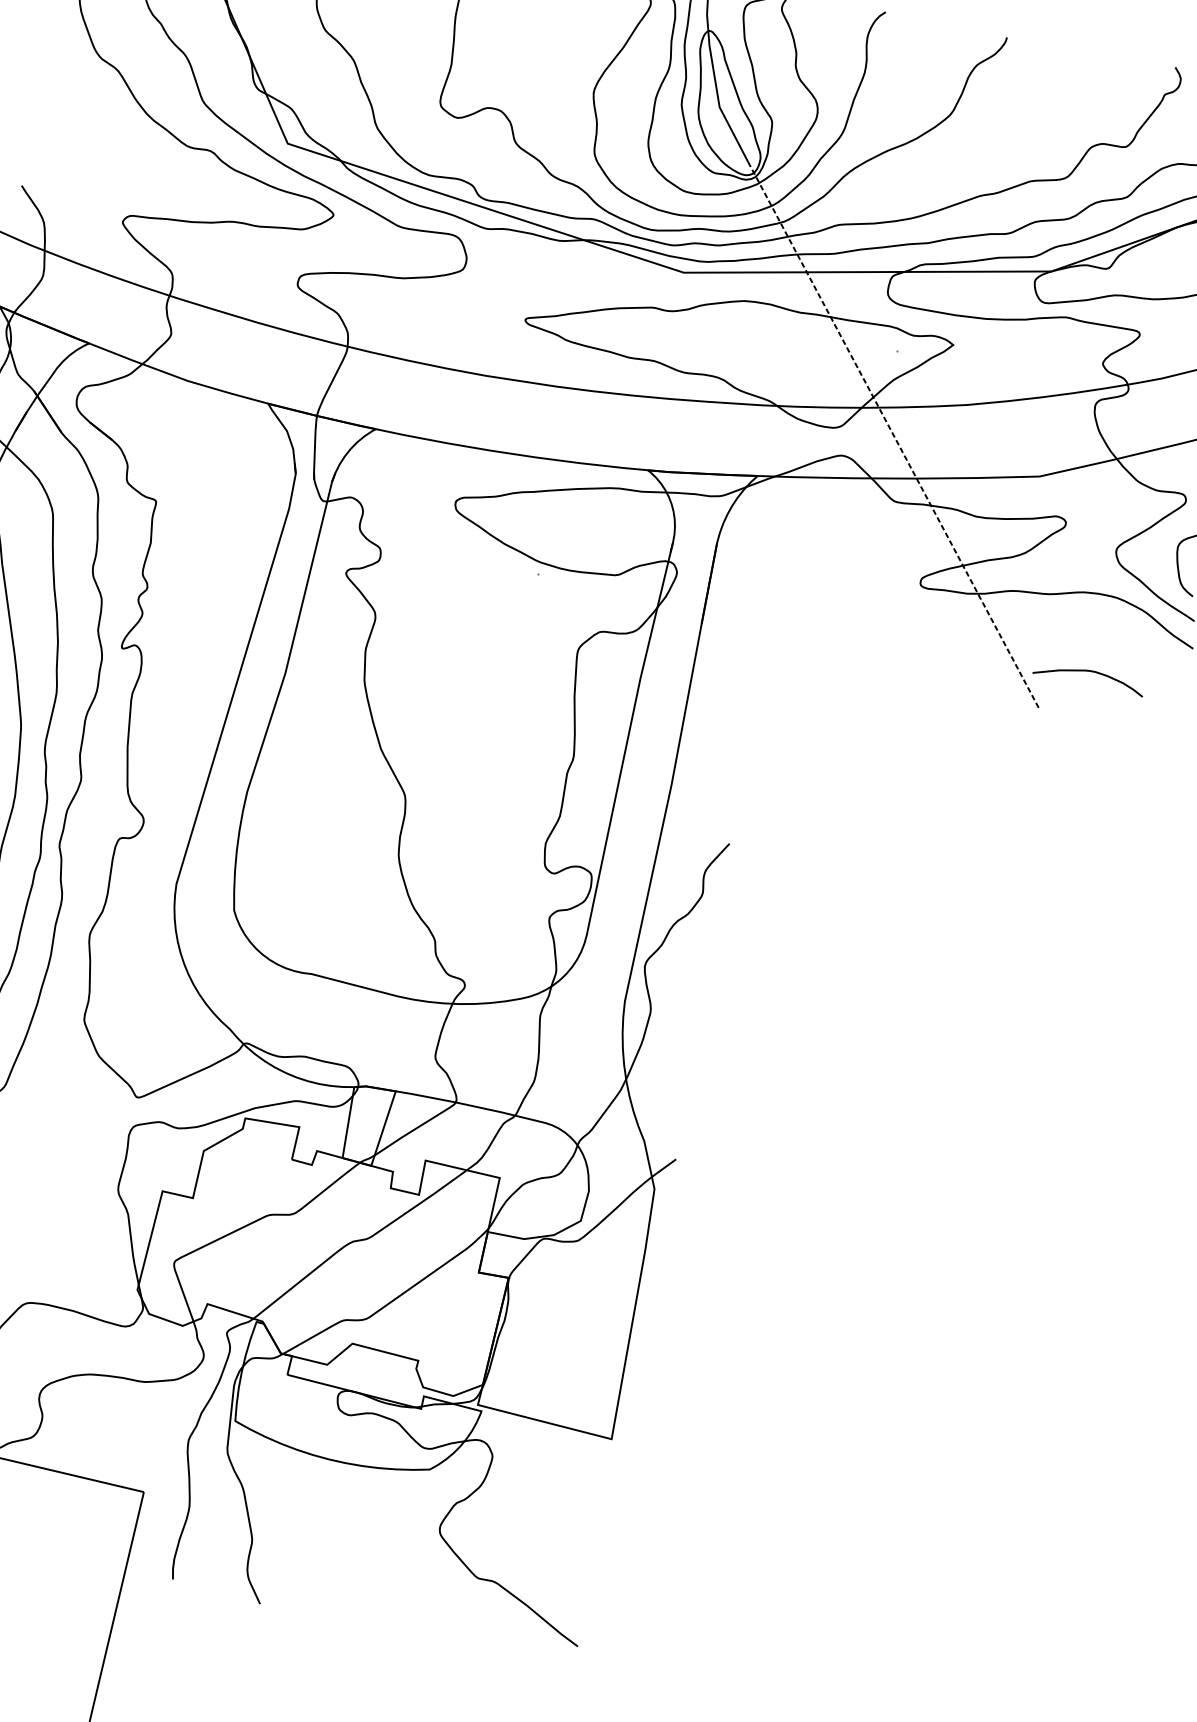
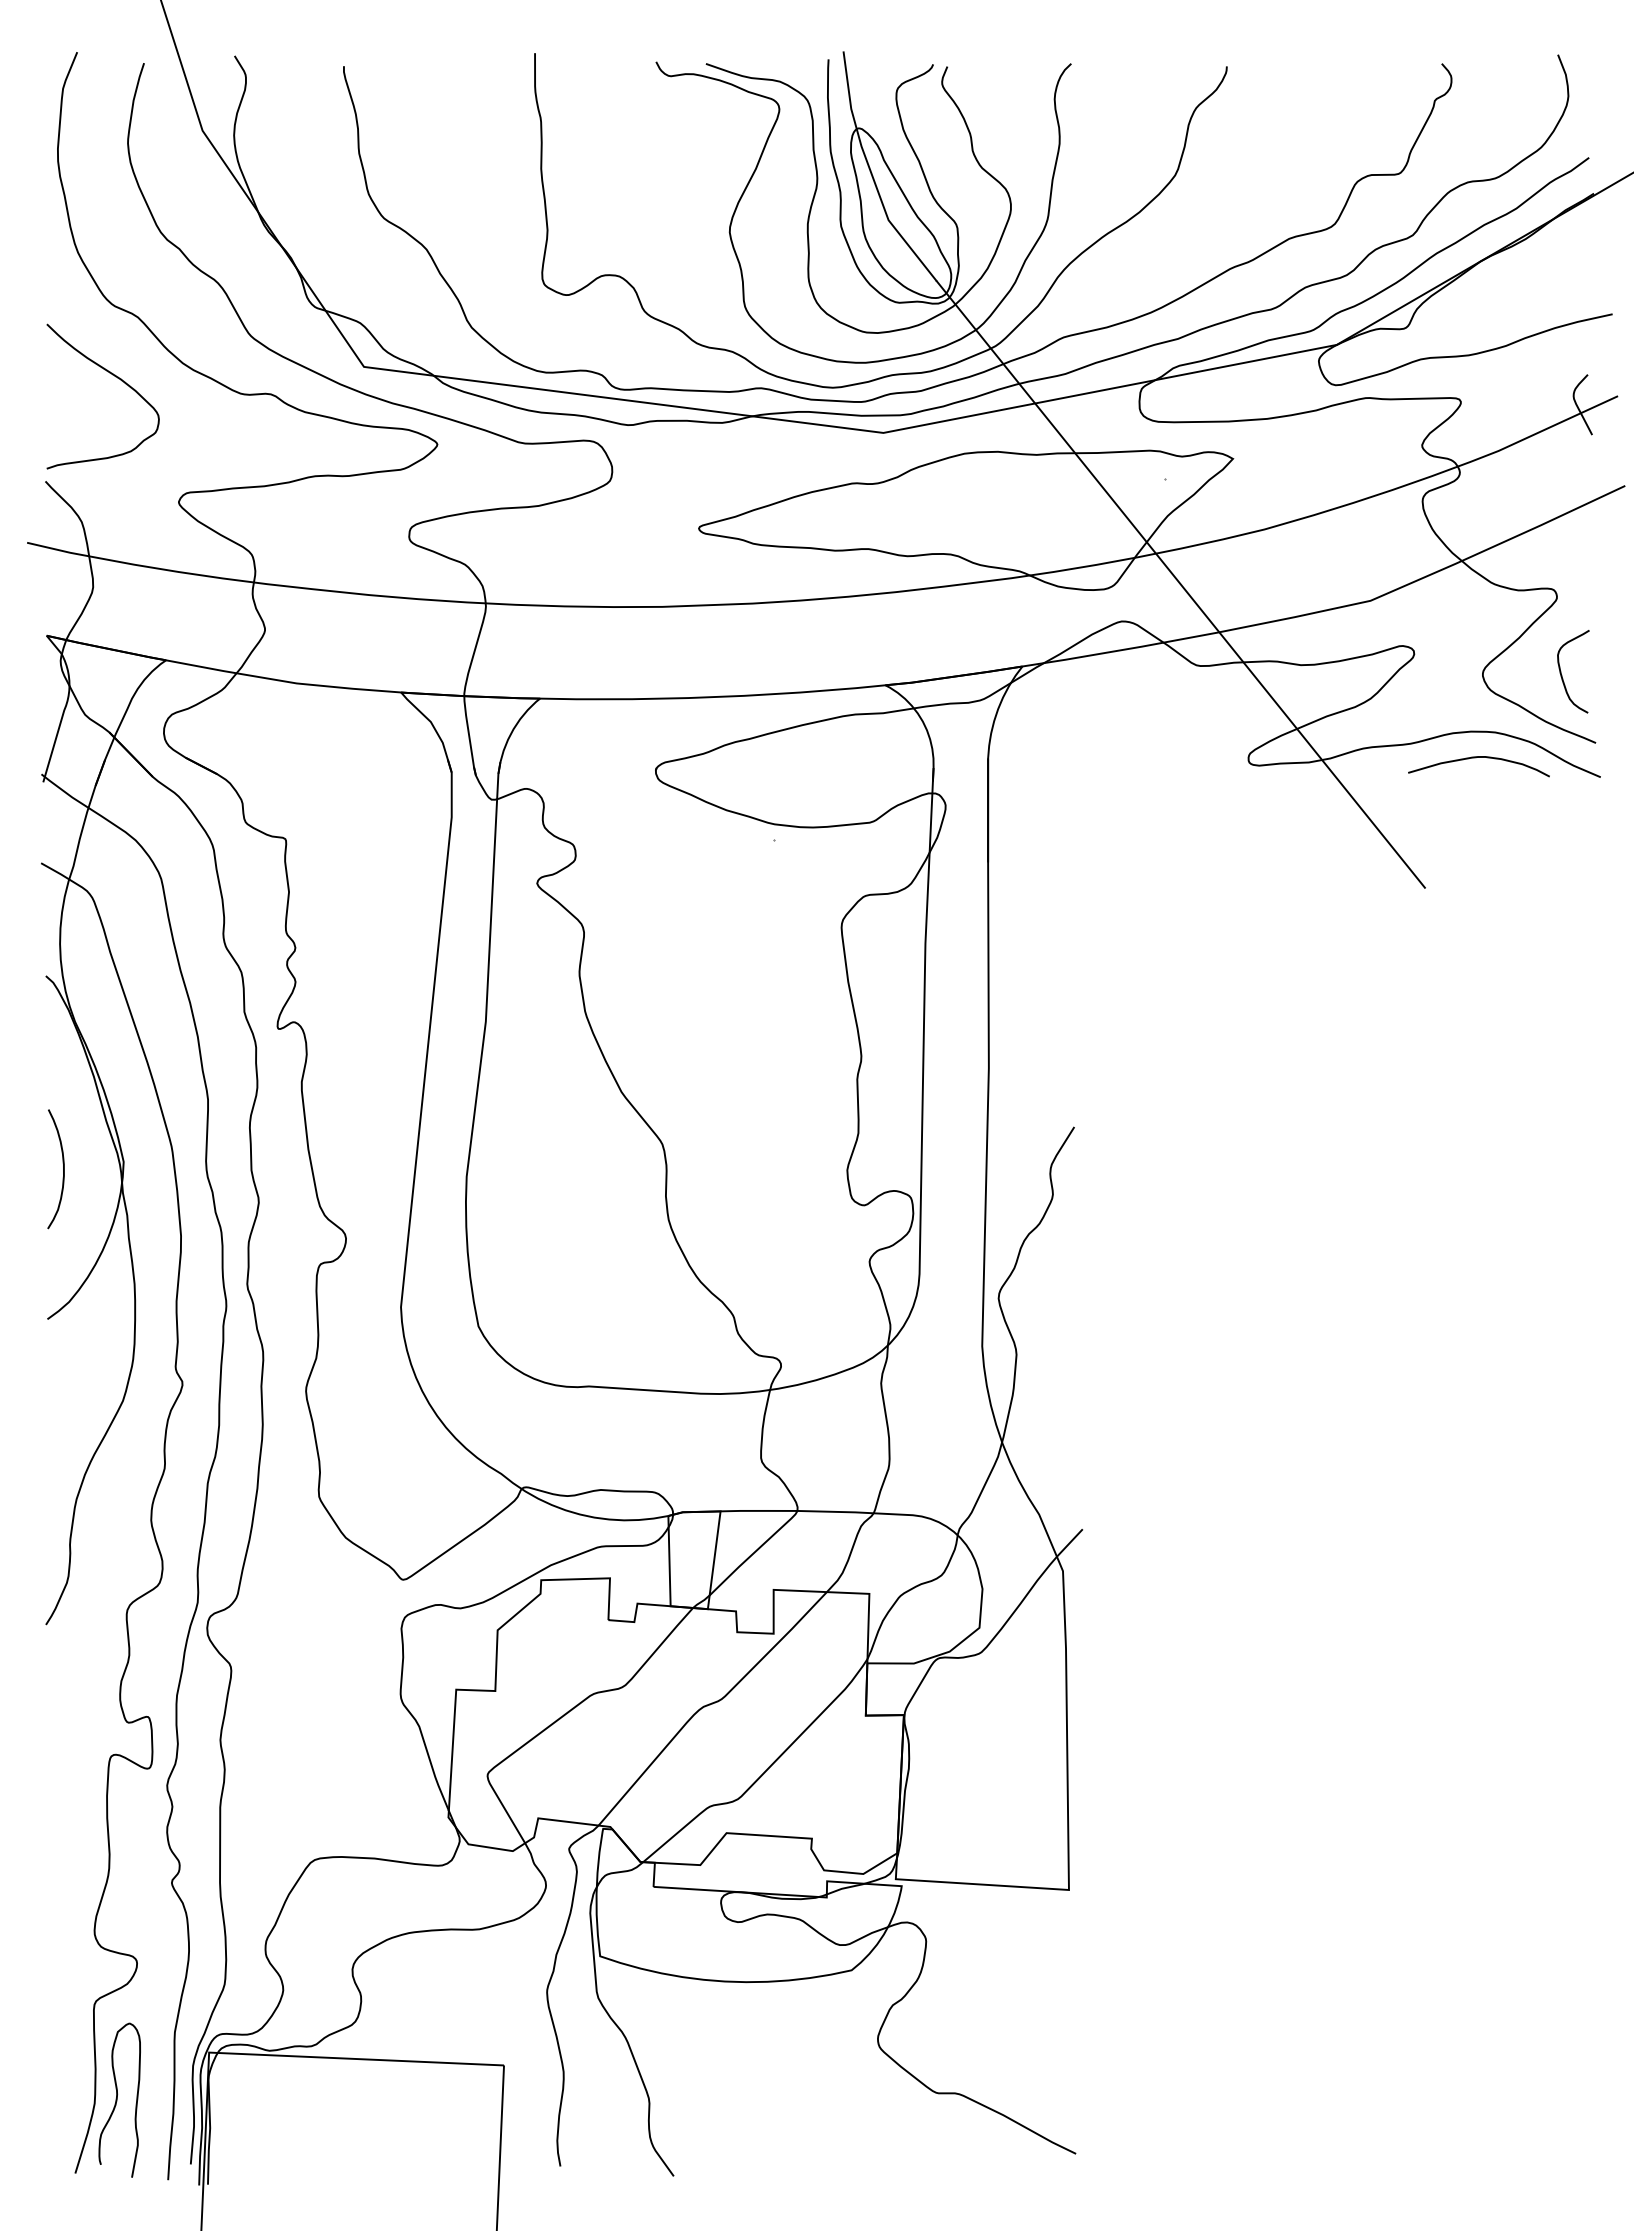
curve: (91, 114) -> (115, 377), added
line: (894, 435) -> (1181, 584), dashed -> solid
curve: (1088, 671) -> (1476, 758), moved

